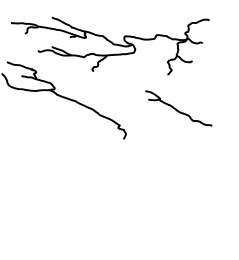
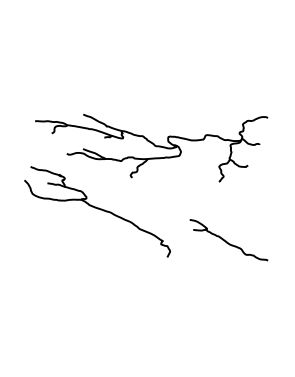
part: (178, 108) -> (228, 240), moved

